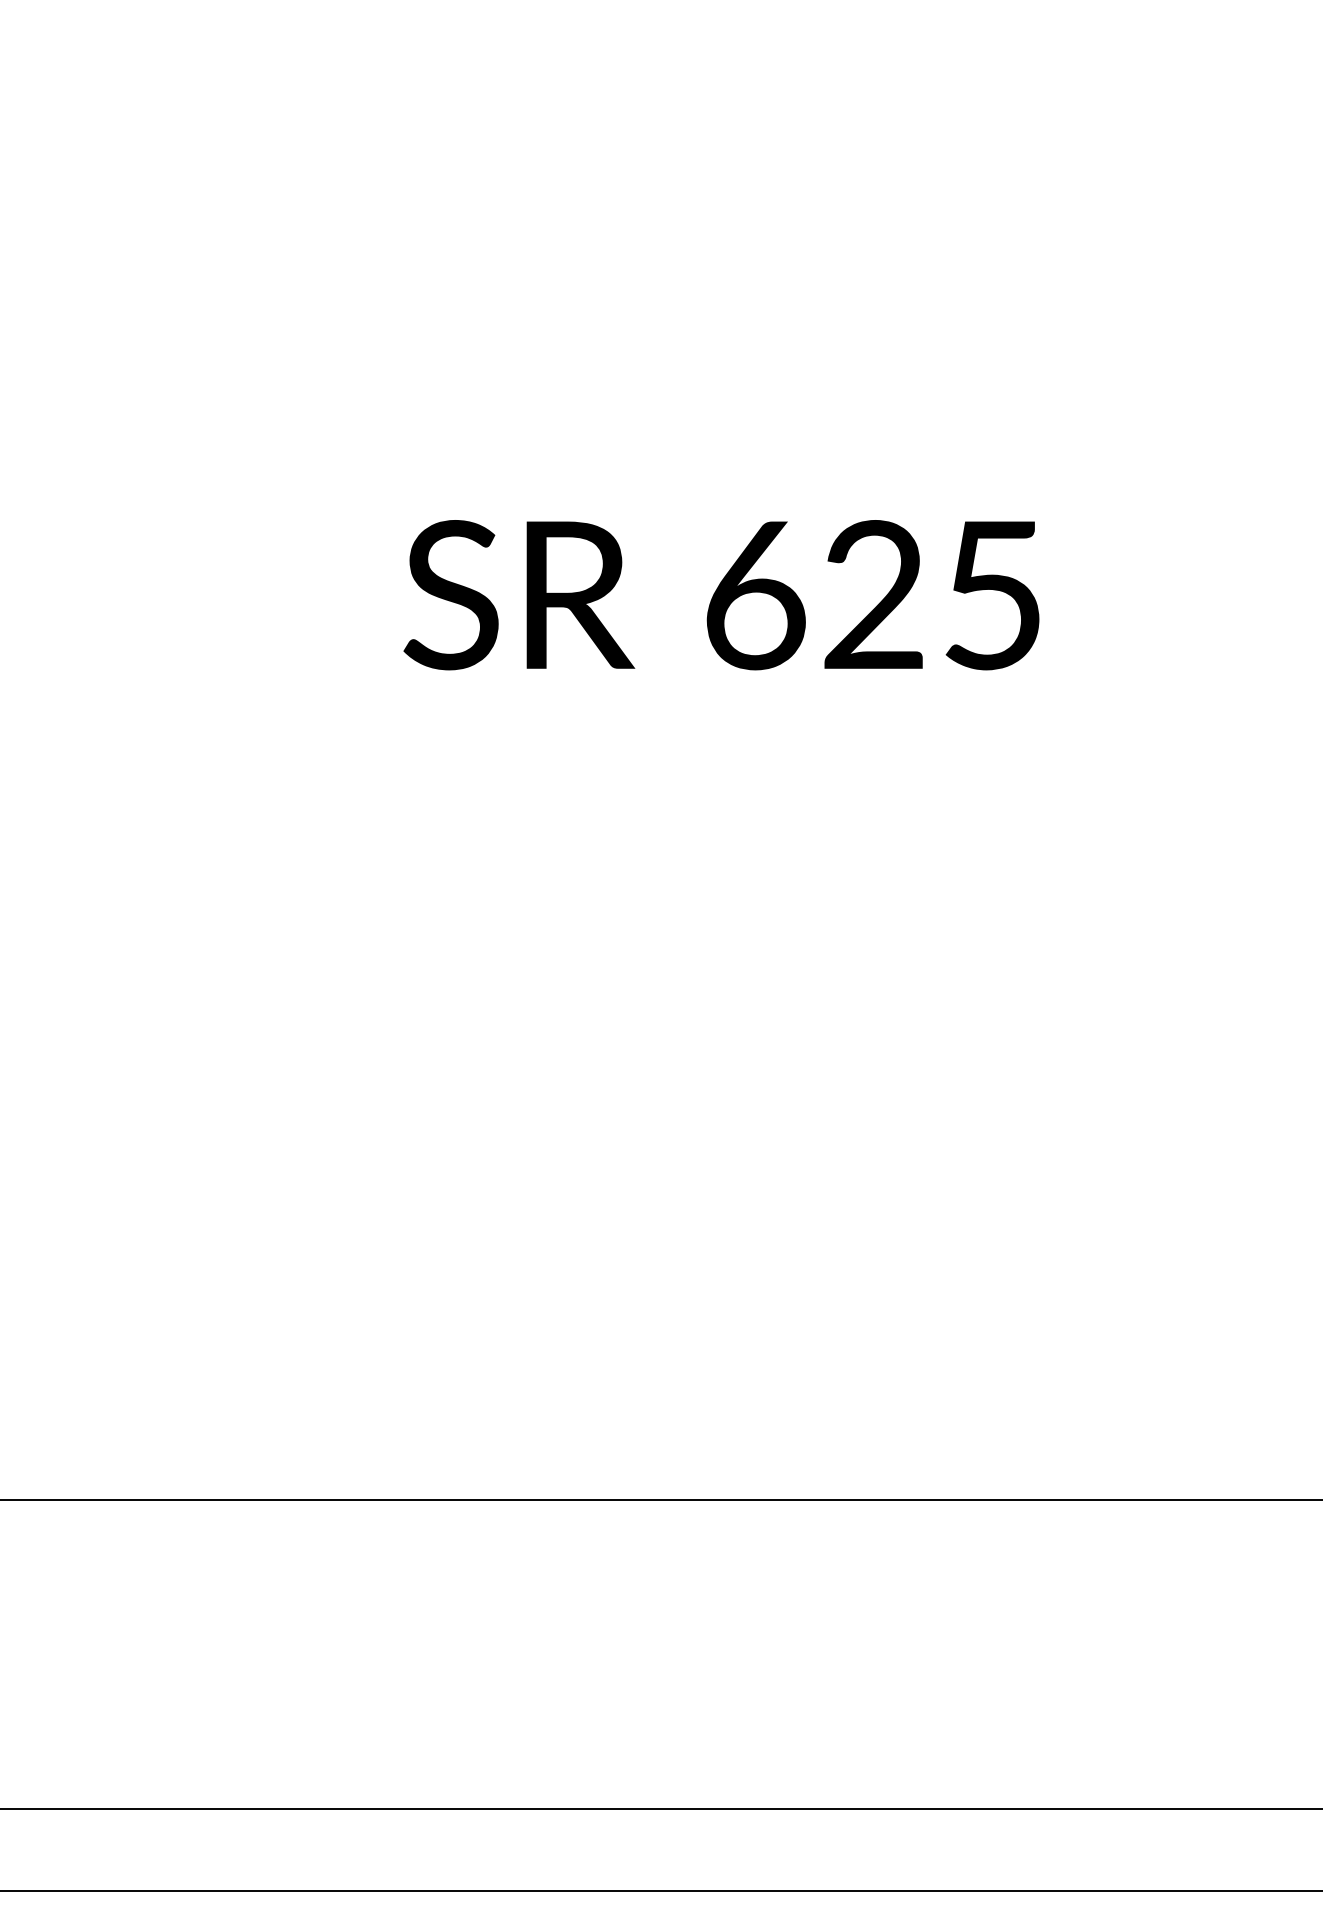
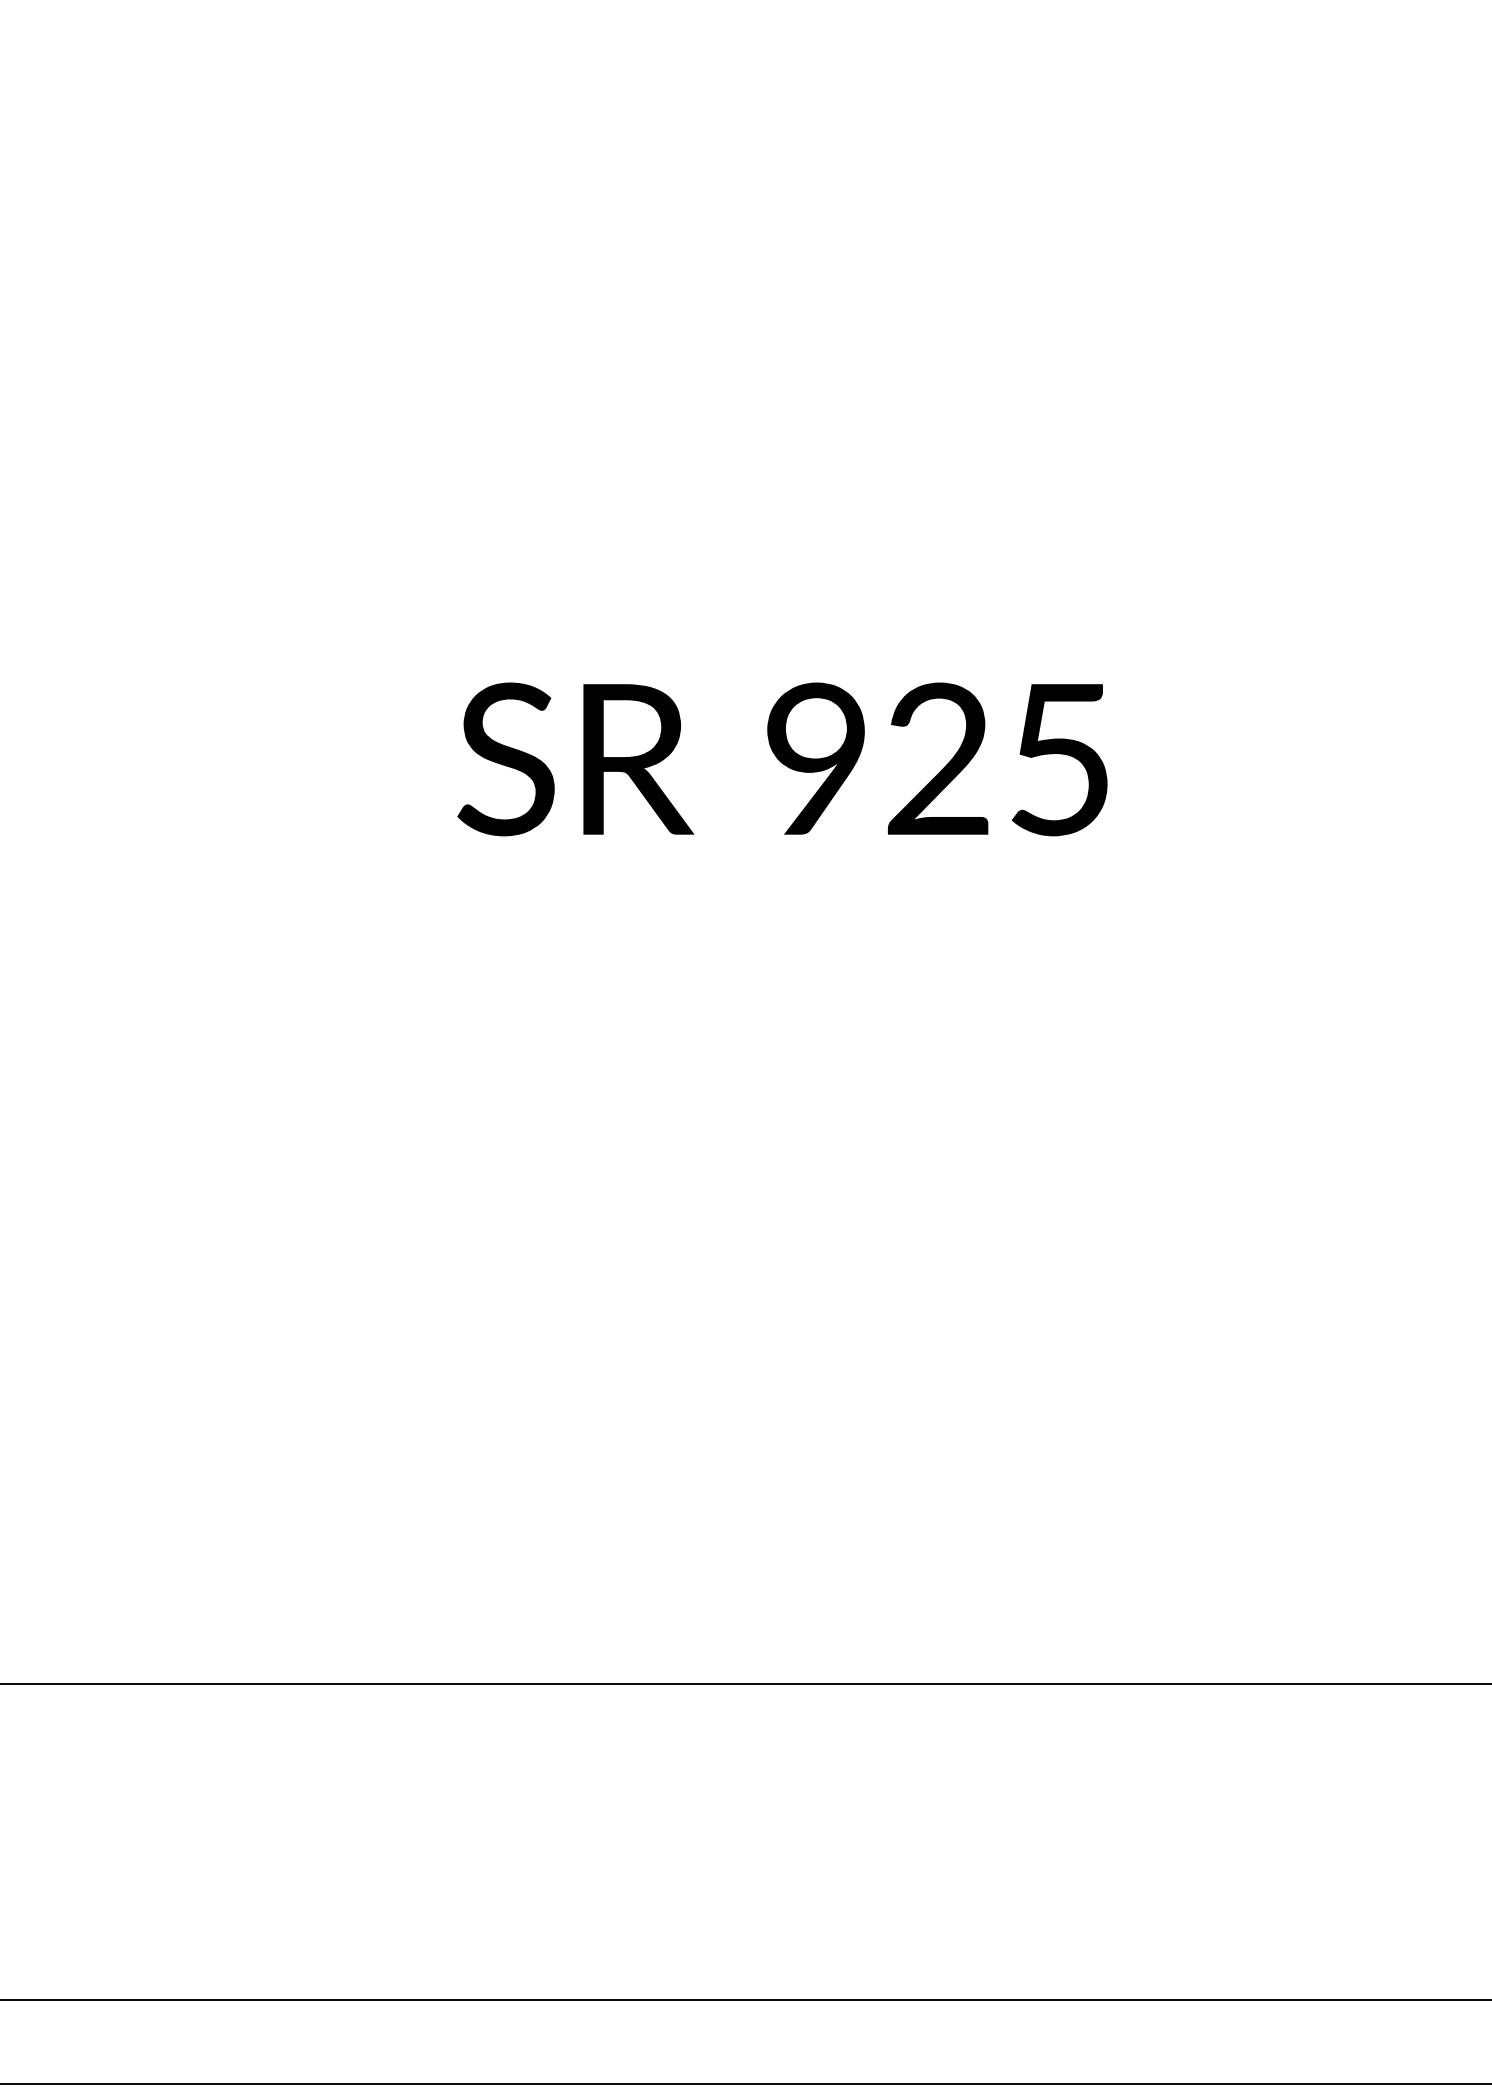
text: (755, 595) -> (817, 759), 625 -> 925

